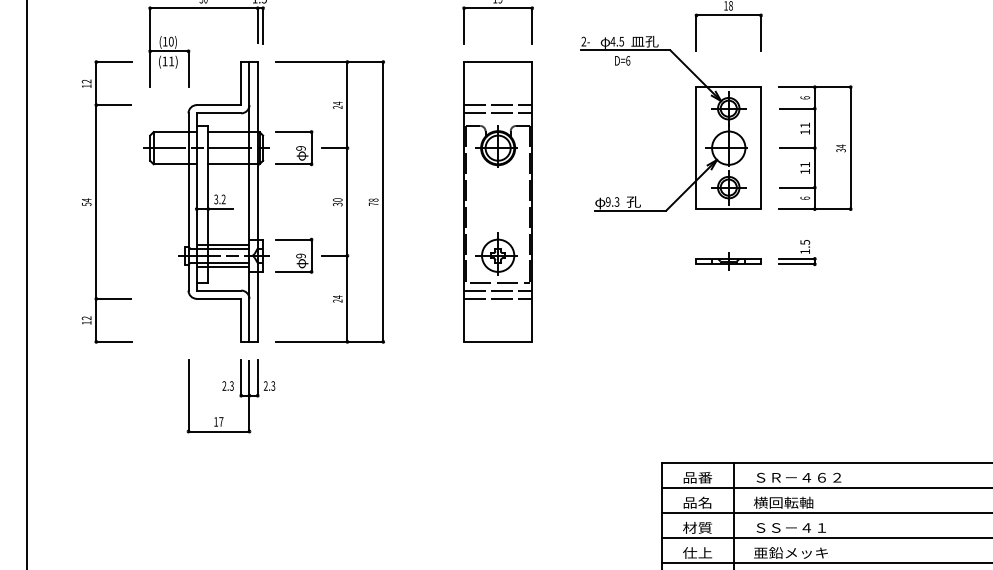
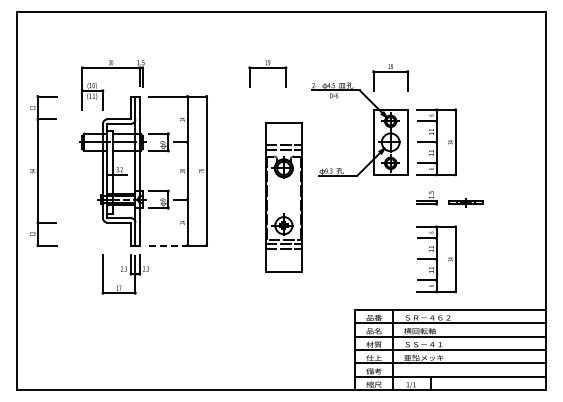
part: (106, 201) -> (43, 170), moved
part: (497, 202) -> (283, 197), moved
part: (728, 261) -> (465, 202), moved
line: (311, 341) -> (168, 245), solid -> dashed
part: (814, 368) -> (436, 259), added

